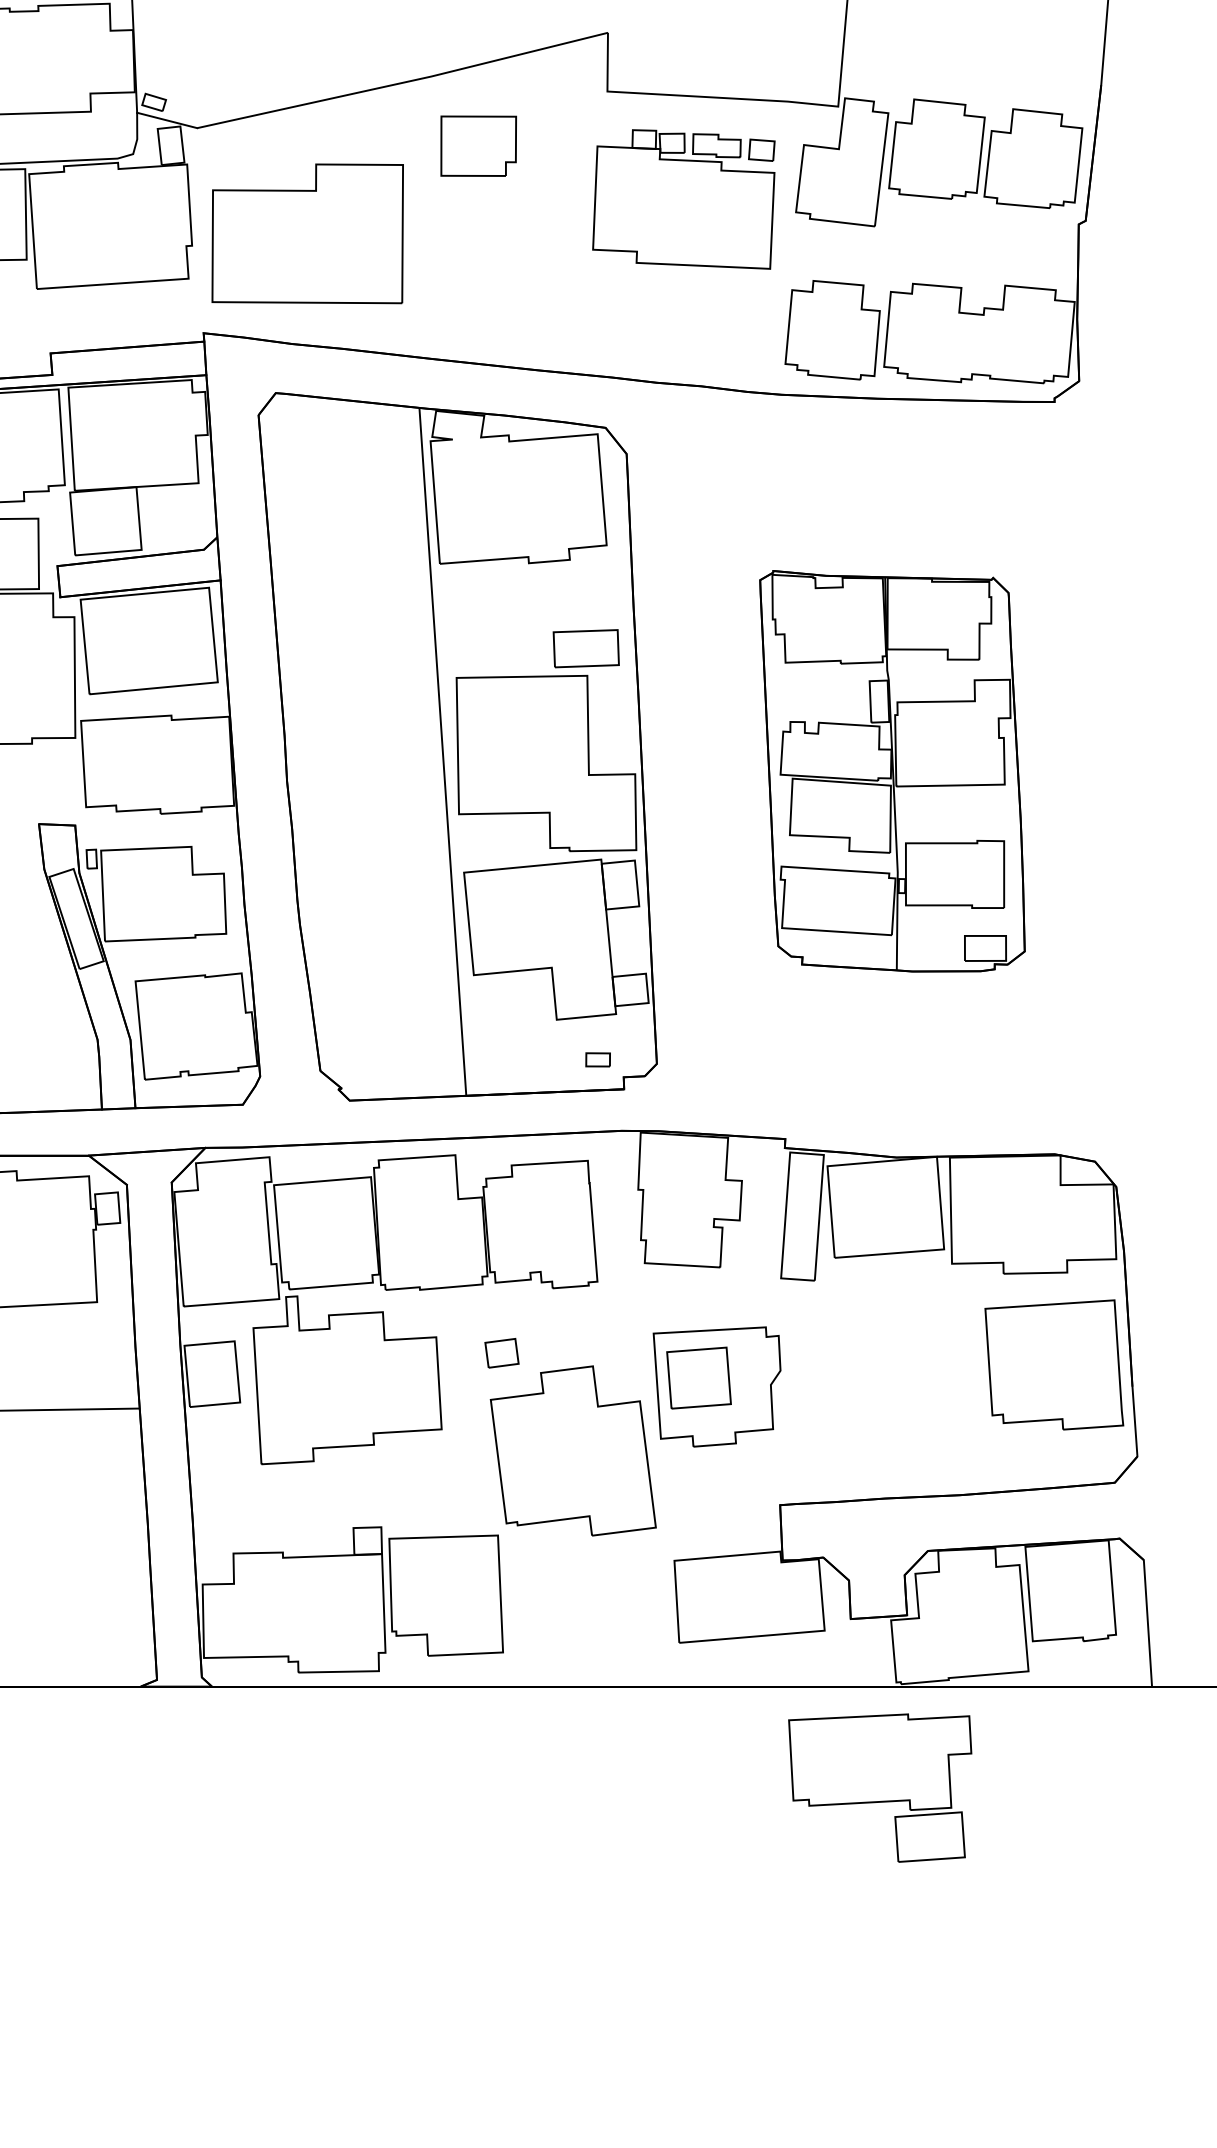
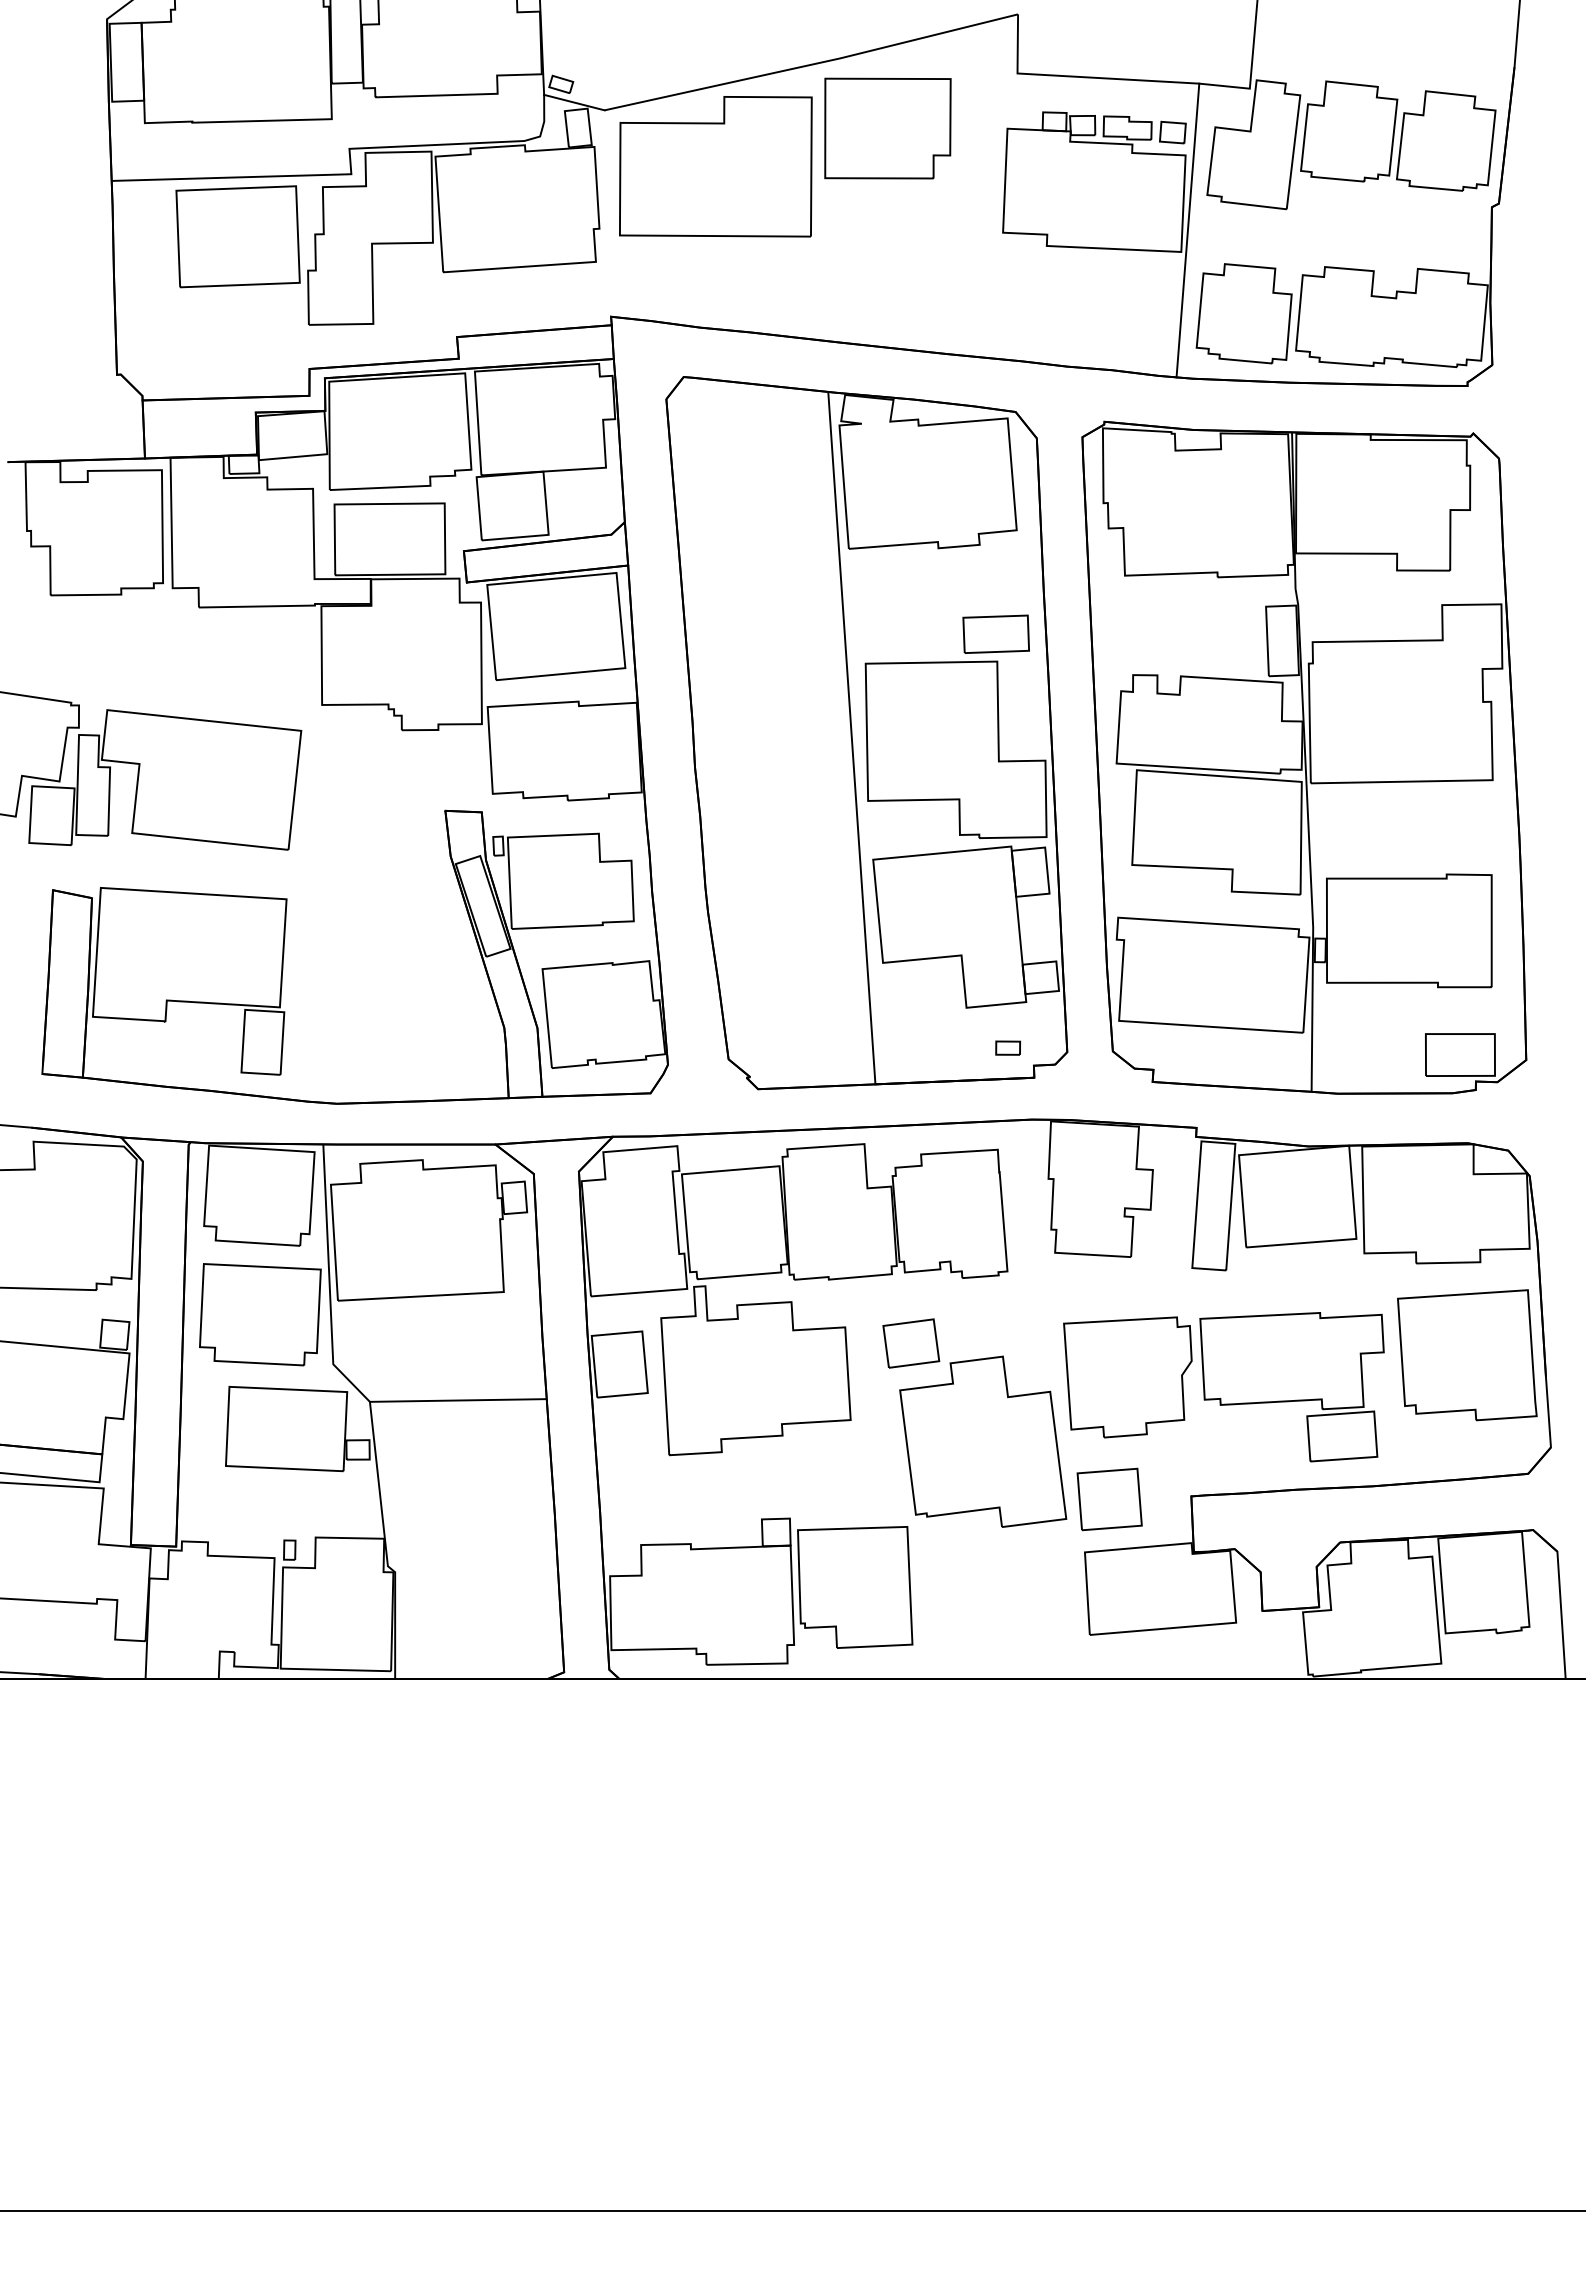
part: (478, 146) -> (887, 128), size x1.67
part: (307, 233) -> (715, 166), moved
line: (776, 247) -> (1187, 230), added
part: (892, 771) -> (1304, 757), size x1.67
part: (502, 1353) -> (911, 1343), size x1.67
part: (698, 1378) -> (1109, 1499), moved
part: (879, 1788) -> (1291, 1387), moved

